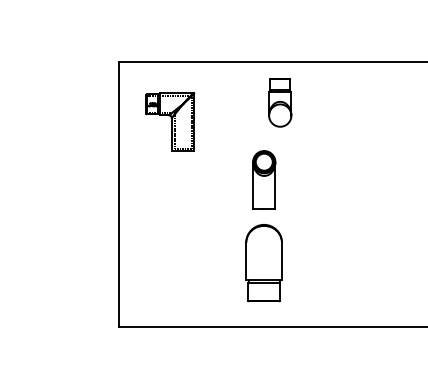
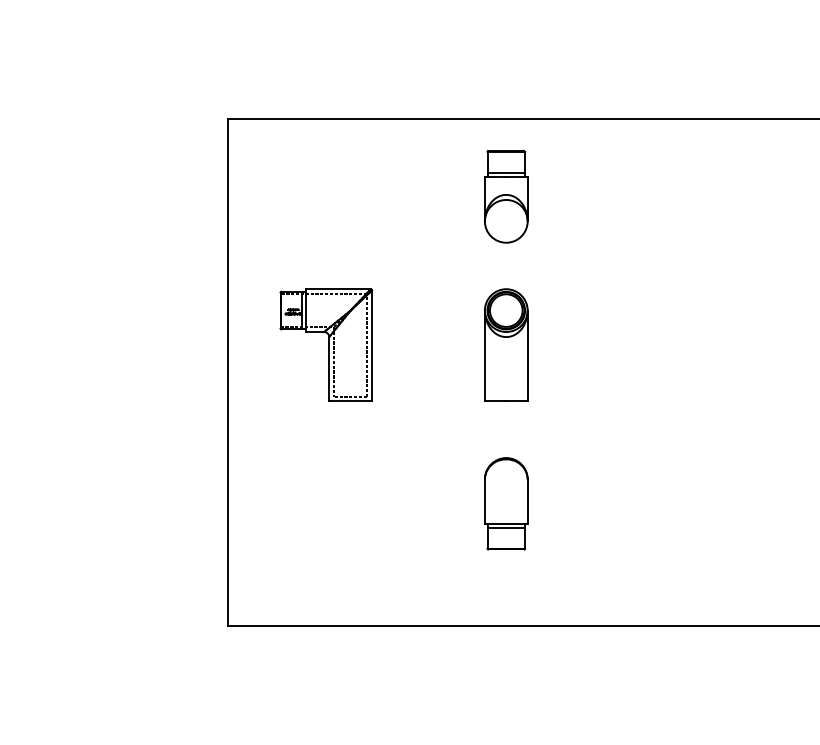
part: (280, 102) -> (506, 196), moved
part: (170, 121) -> (326, 343), moved
part: (264, 262) -> (506, 502), size x0.62

